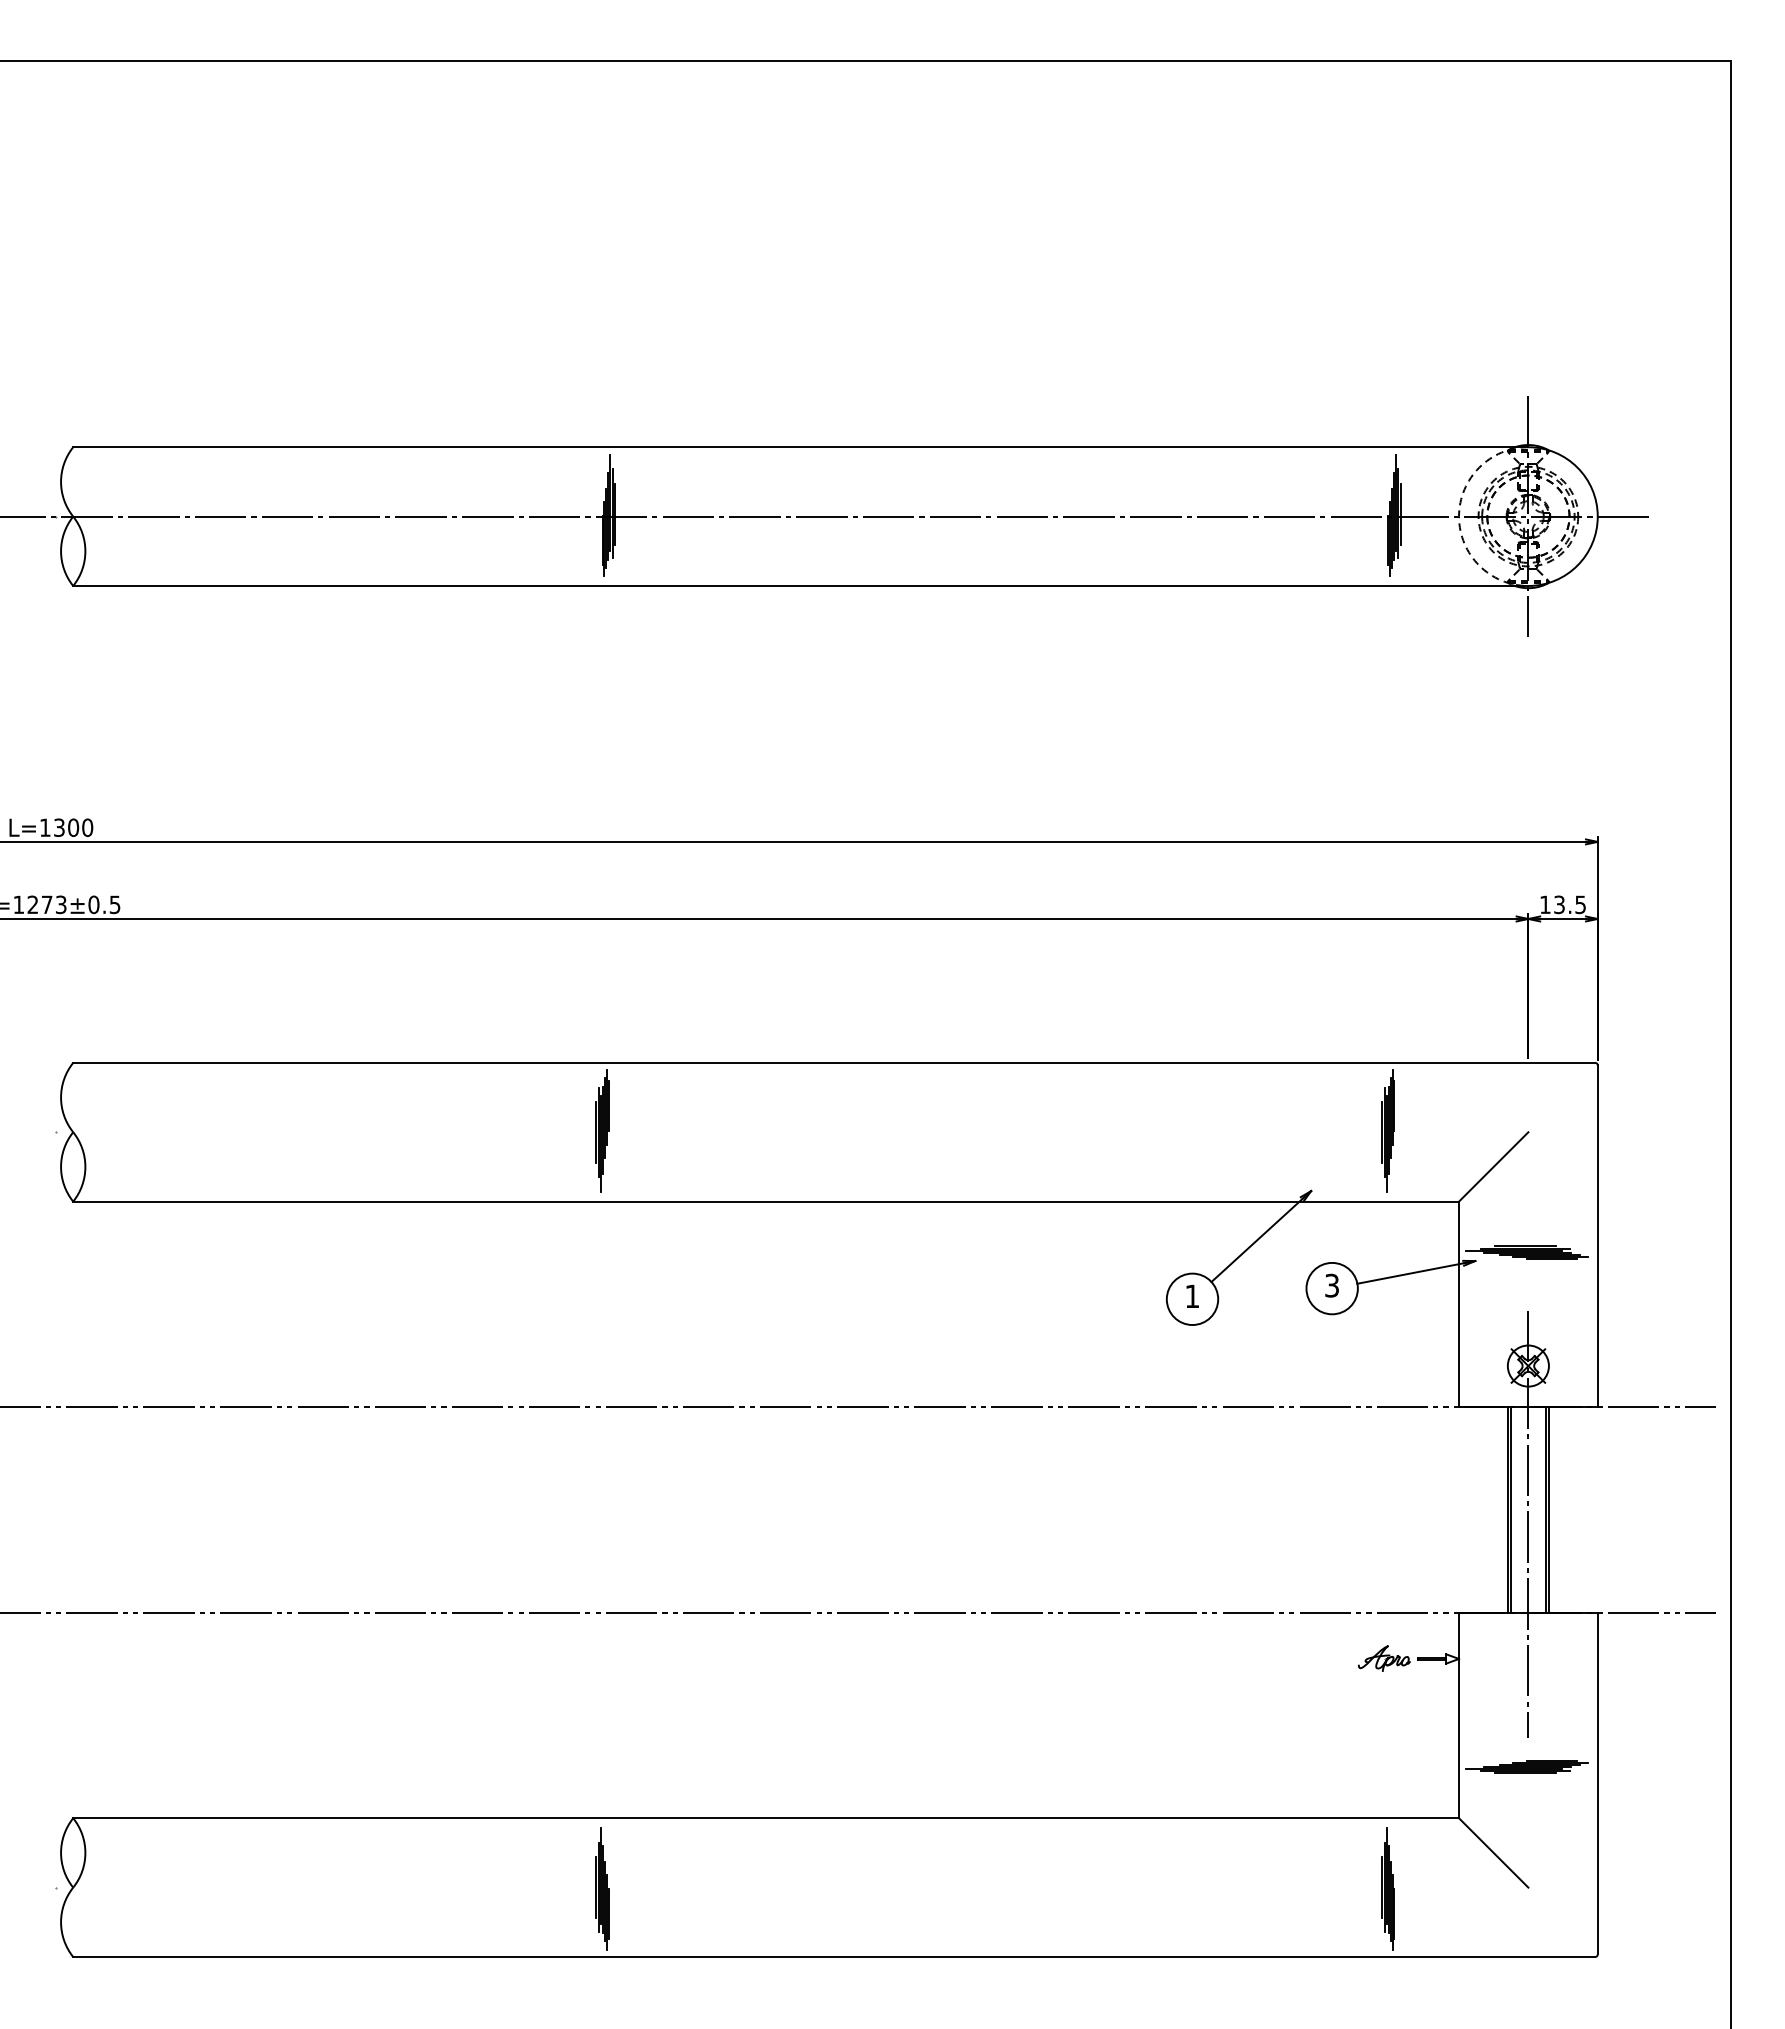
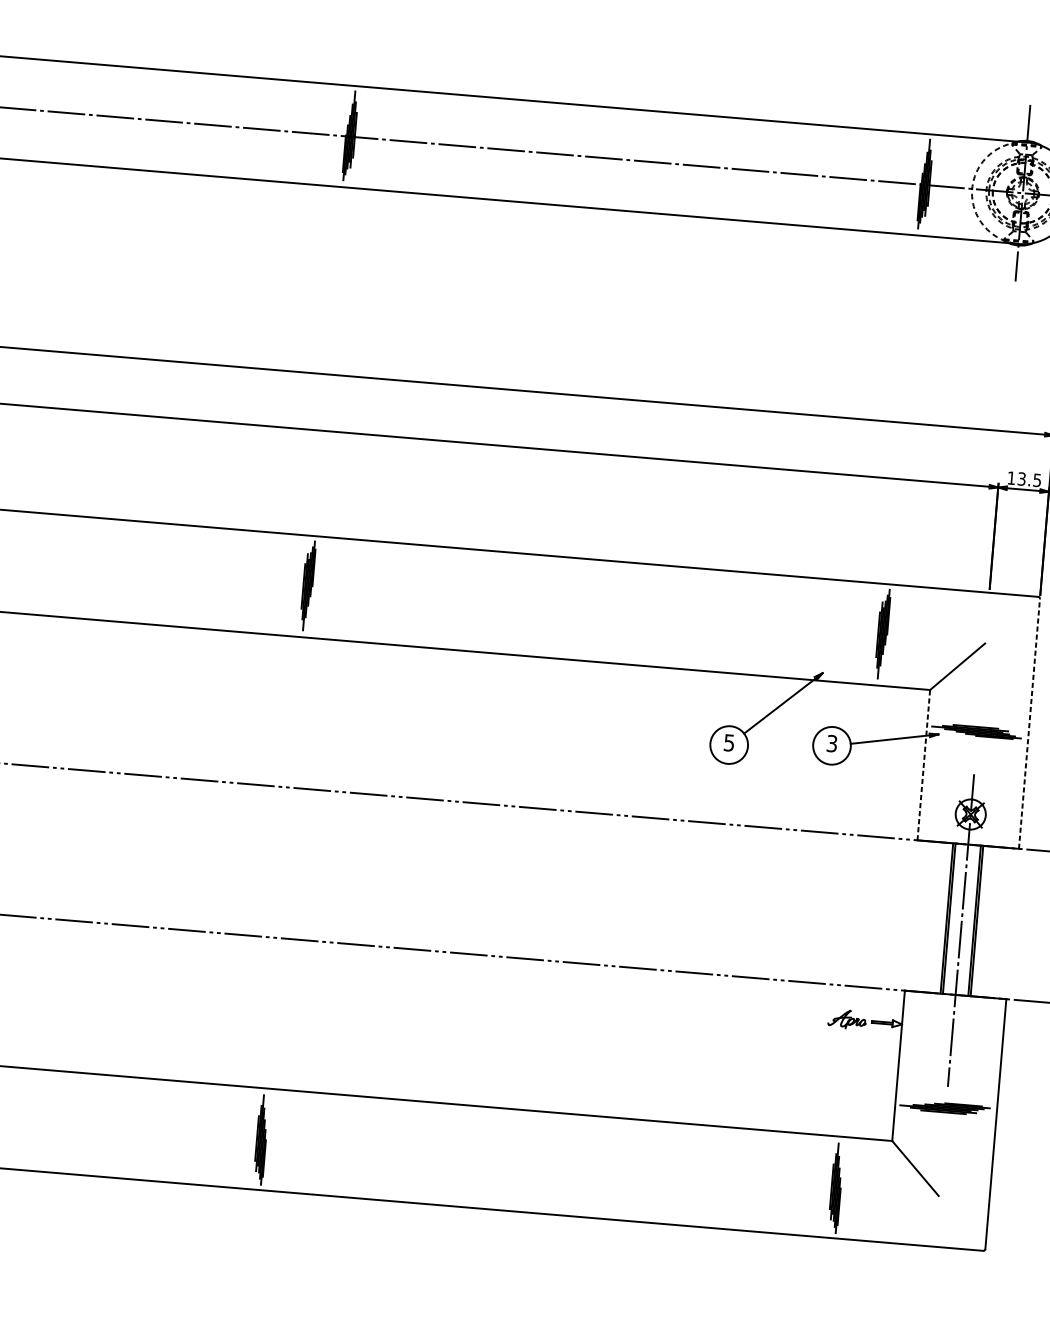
line: (1597, 1236) -> (1029, 724), solid -> dashed
text: (1192, 1296) -> (729, 743), 1 -> 5
line: (1459, 1304) -> (924, 765), solid -> dashed

